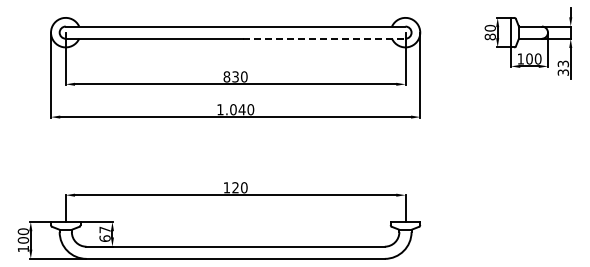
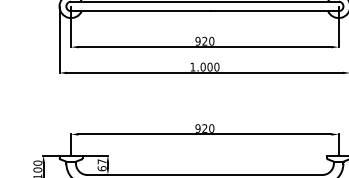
line: (324, 38) -> (274, 11), dashed -> solid
text: (230, 76) -> (200, 40), 830 -> 920
text: (241, 109) -> (209, 66), 1.040 -> 1.000
text: (226, 187) -> (197, 128), 120 -> 920

